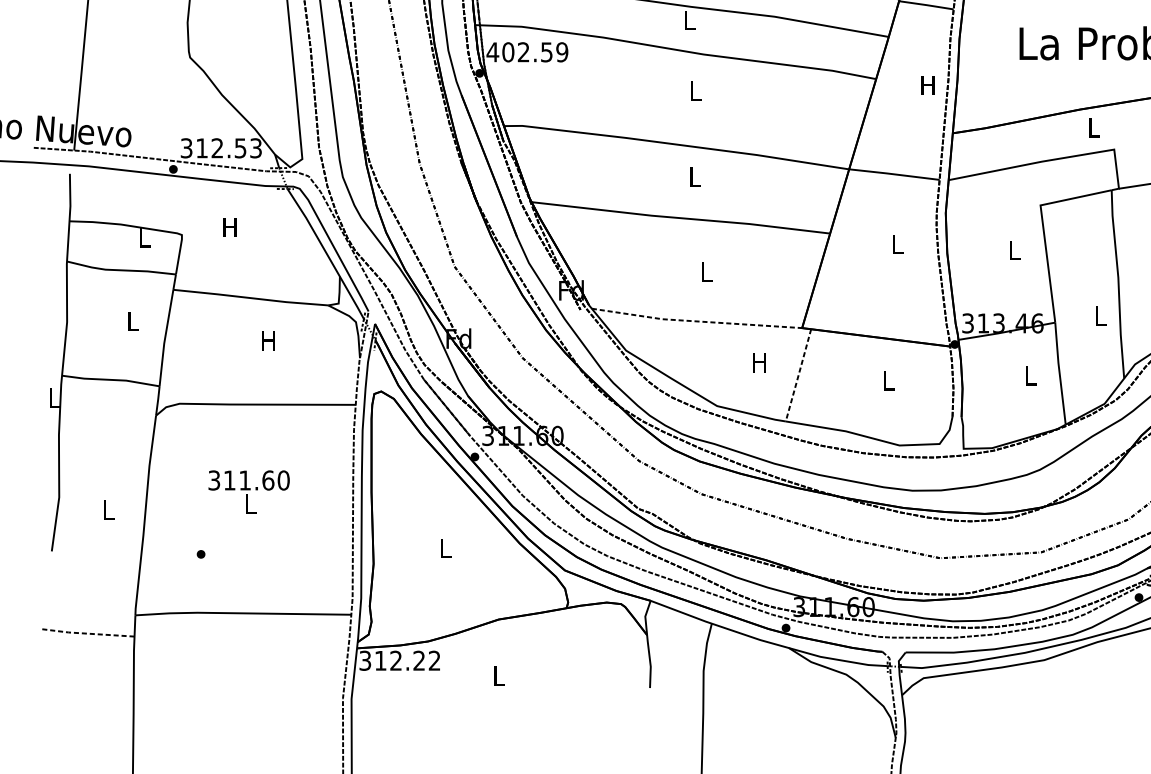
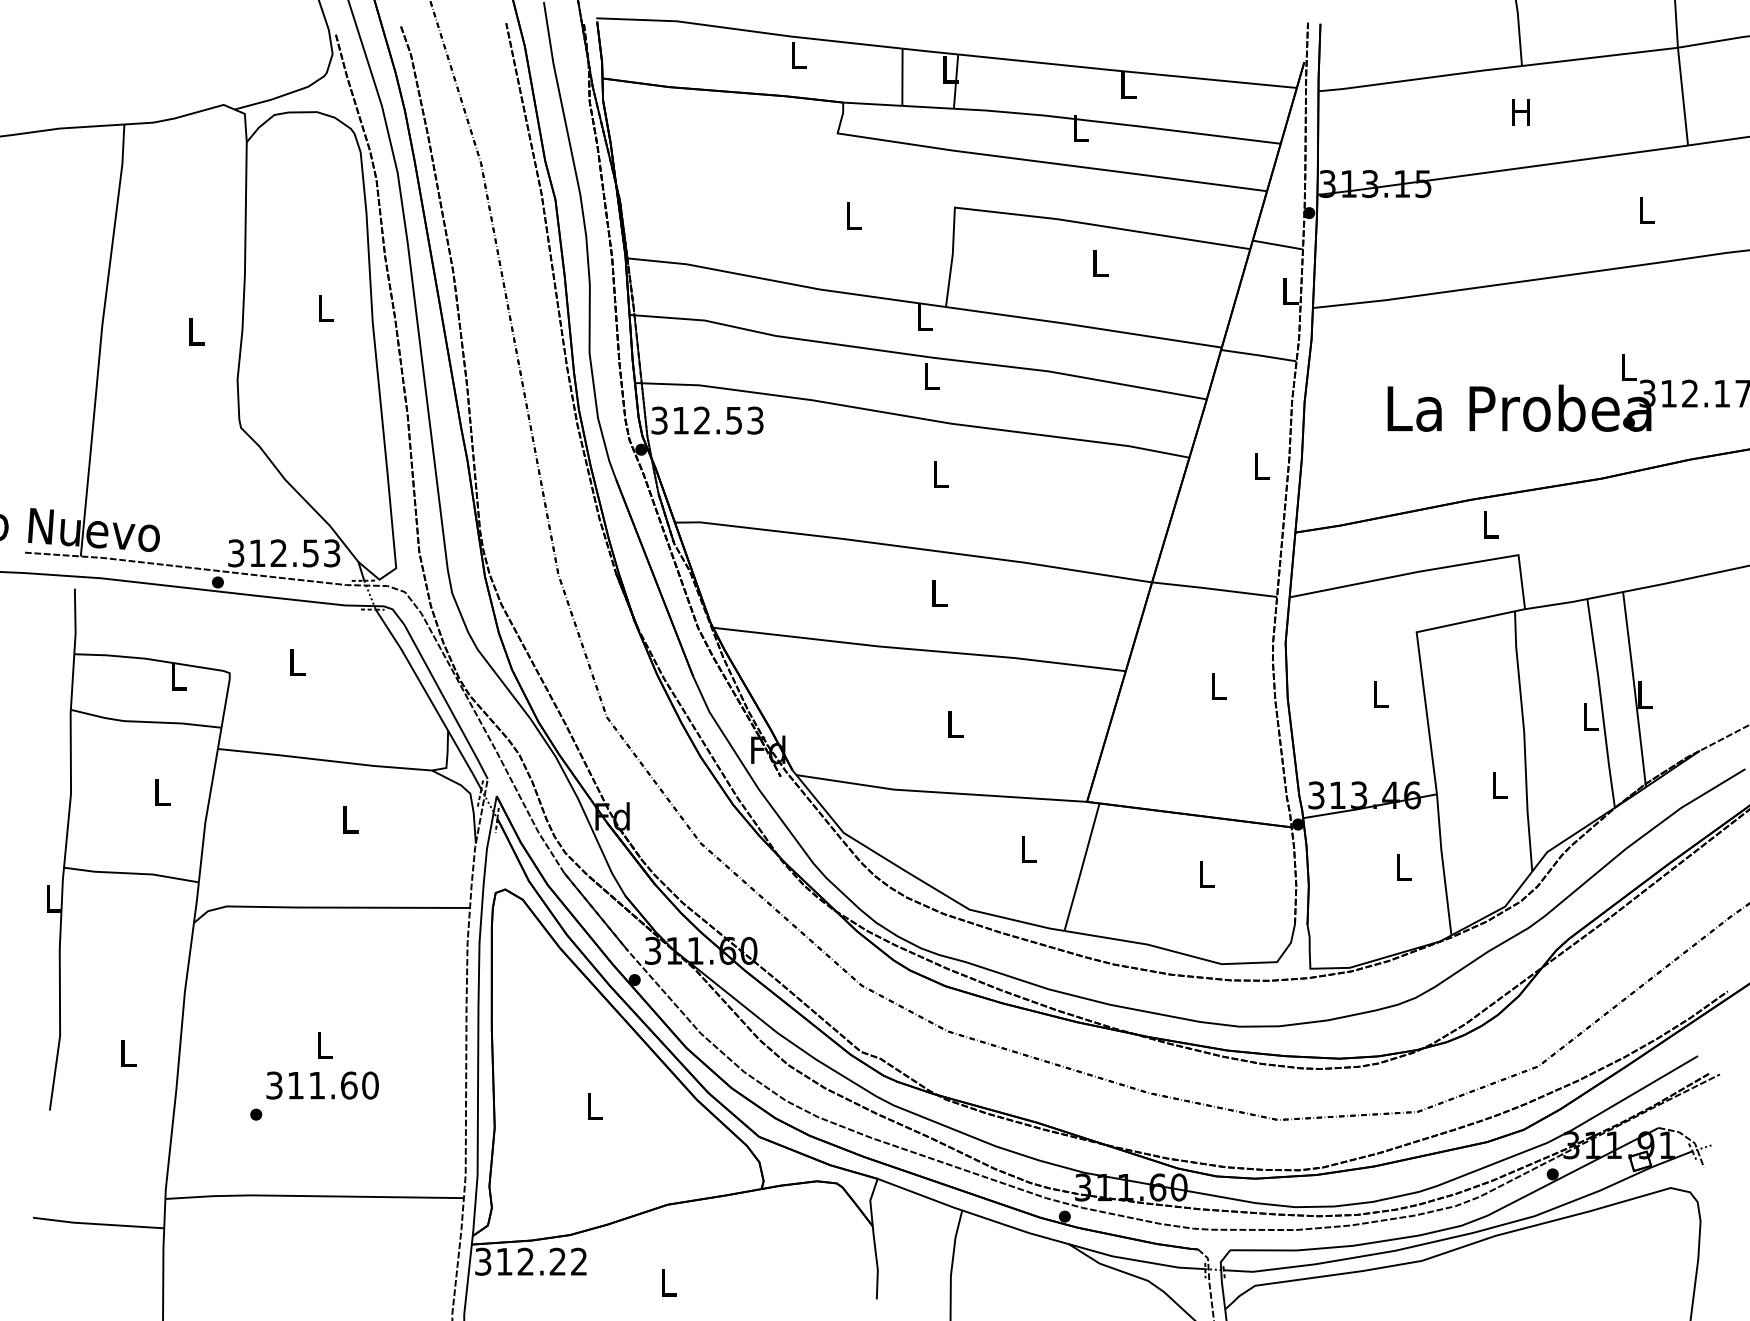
text: (526, 52) -> (706, 420), 402.59 -> 312.53
text: (927, 85) -> (1260, 466), H -> L
text: (230, 227) -> (296, 662), H -> L
line: (696, 321) -> (940, 792), dashed -> solid
text: (268, 340) -> (349, 819), H -> L
text: (759, 362) -> (1027, 849), H -> L
line: (798, 376) -> (1081, 868), dashed -> solid
text: (249, 480) -> (322, 1085), moved
line: (86, 633) -> (97, 1224), dashed -> solid

